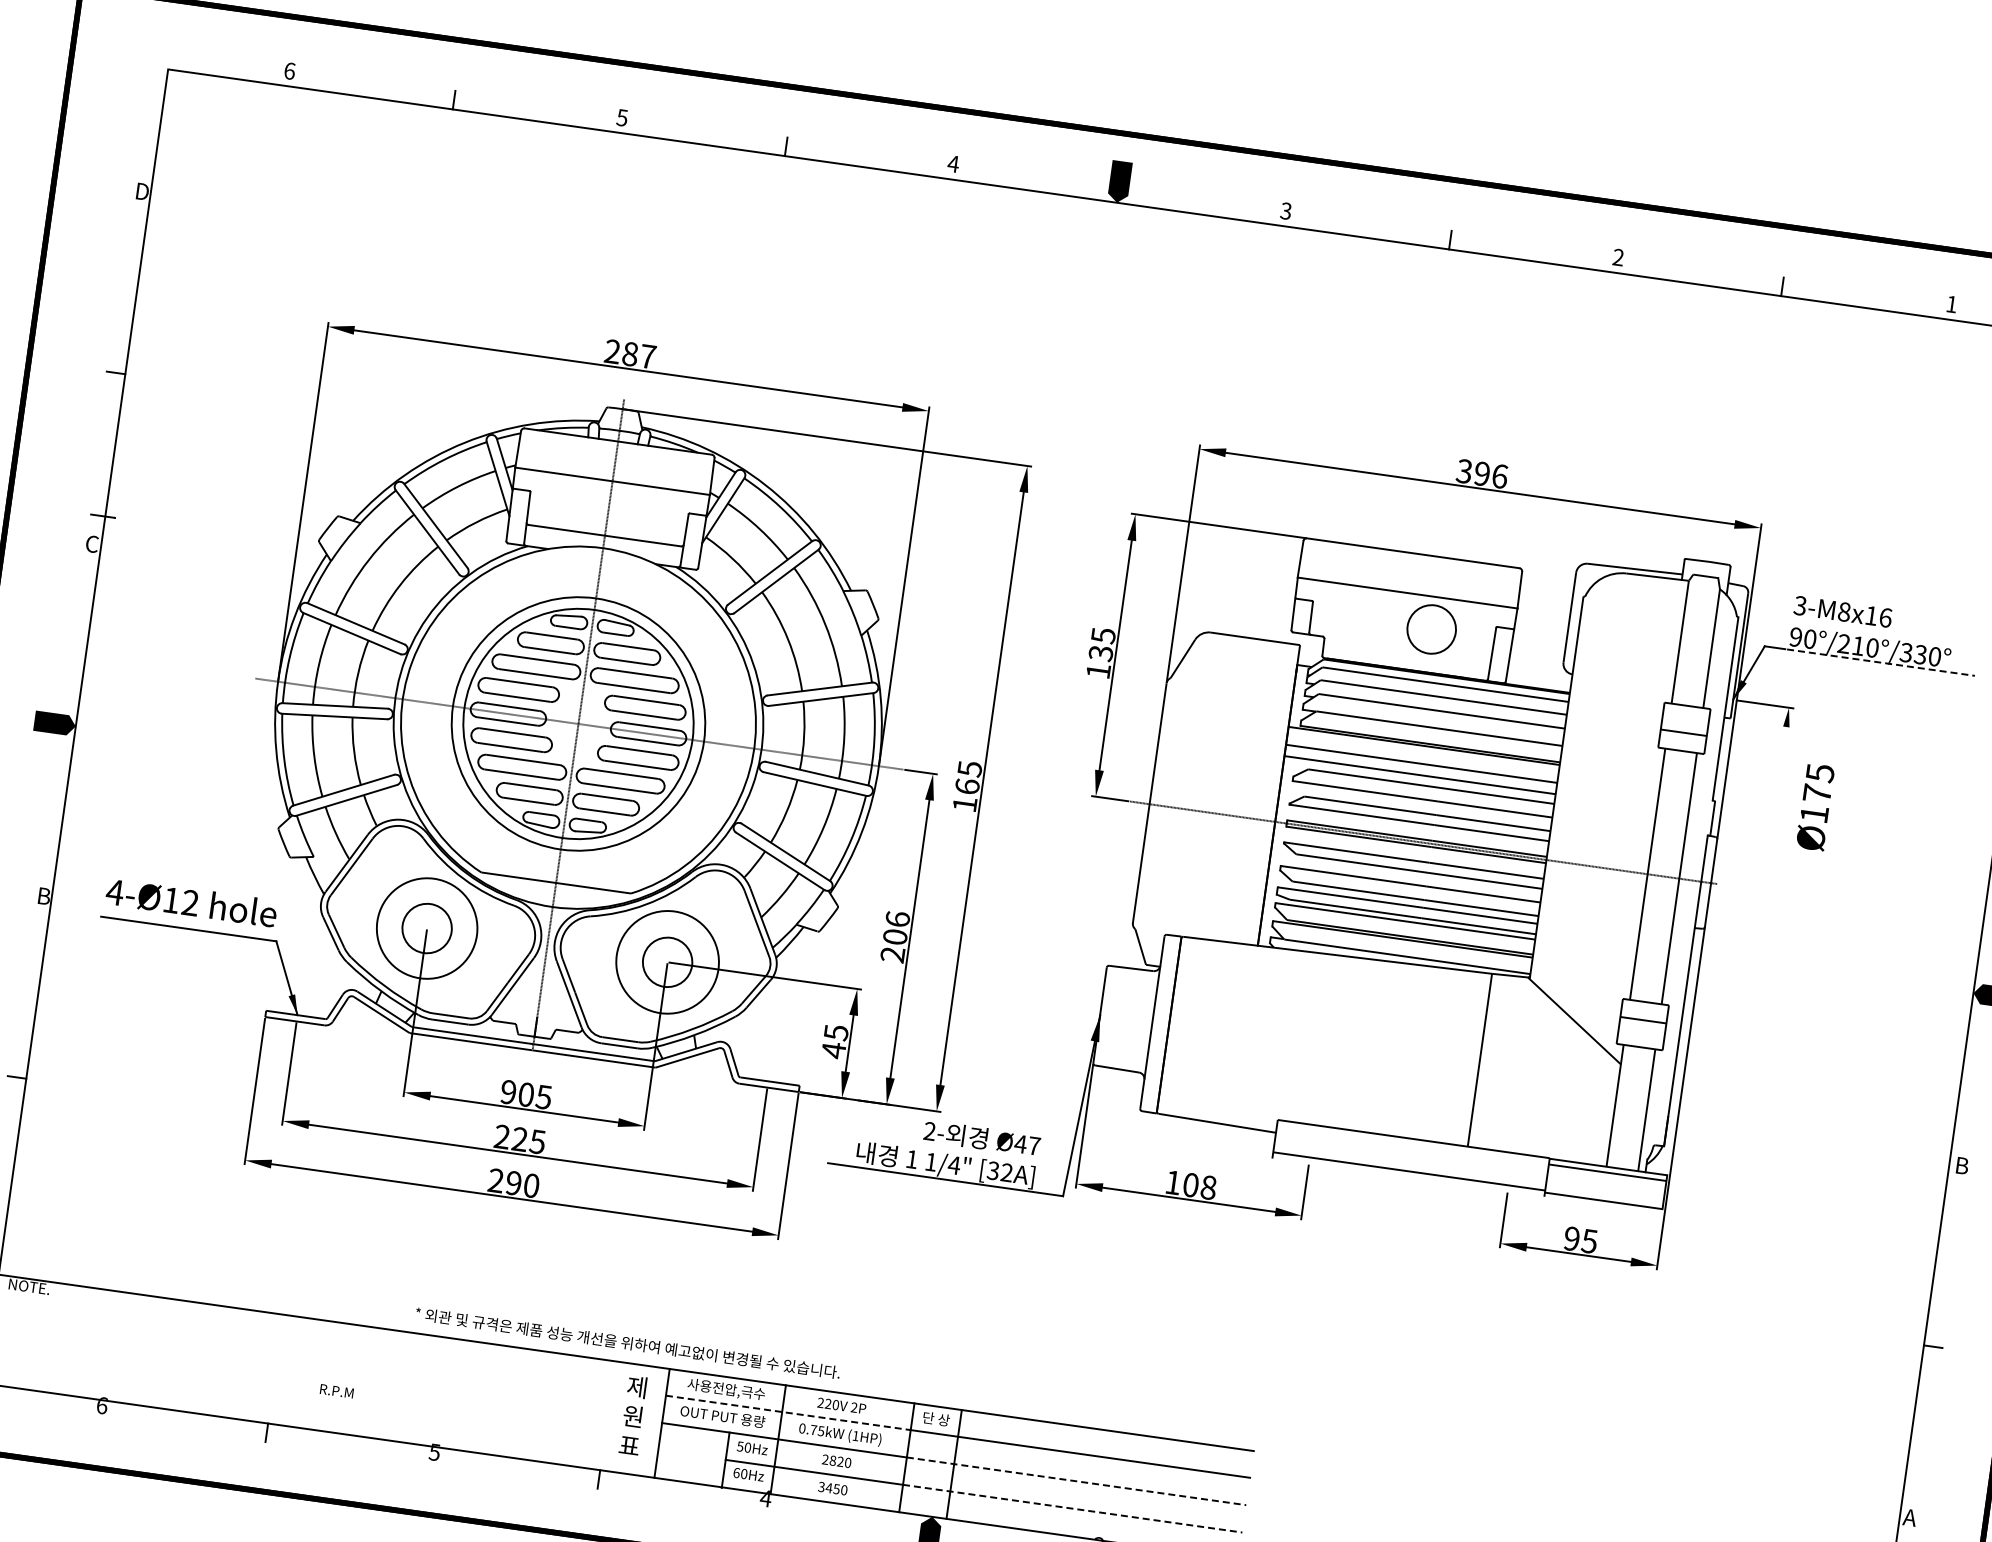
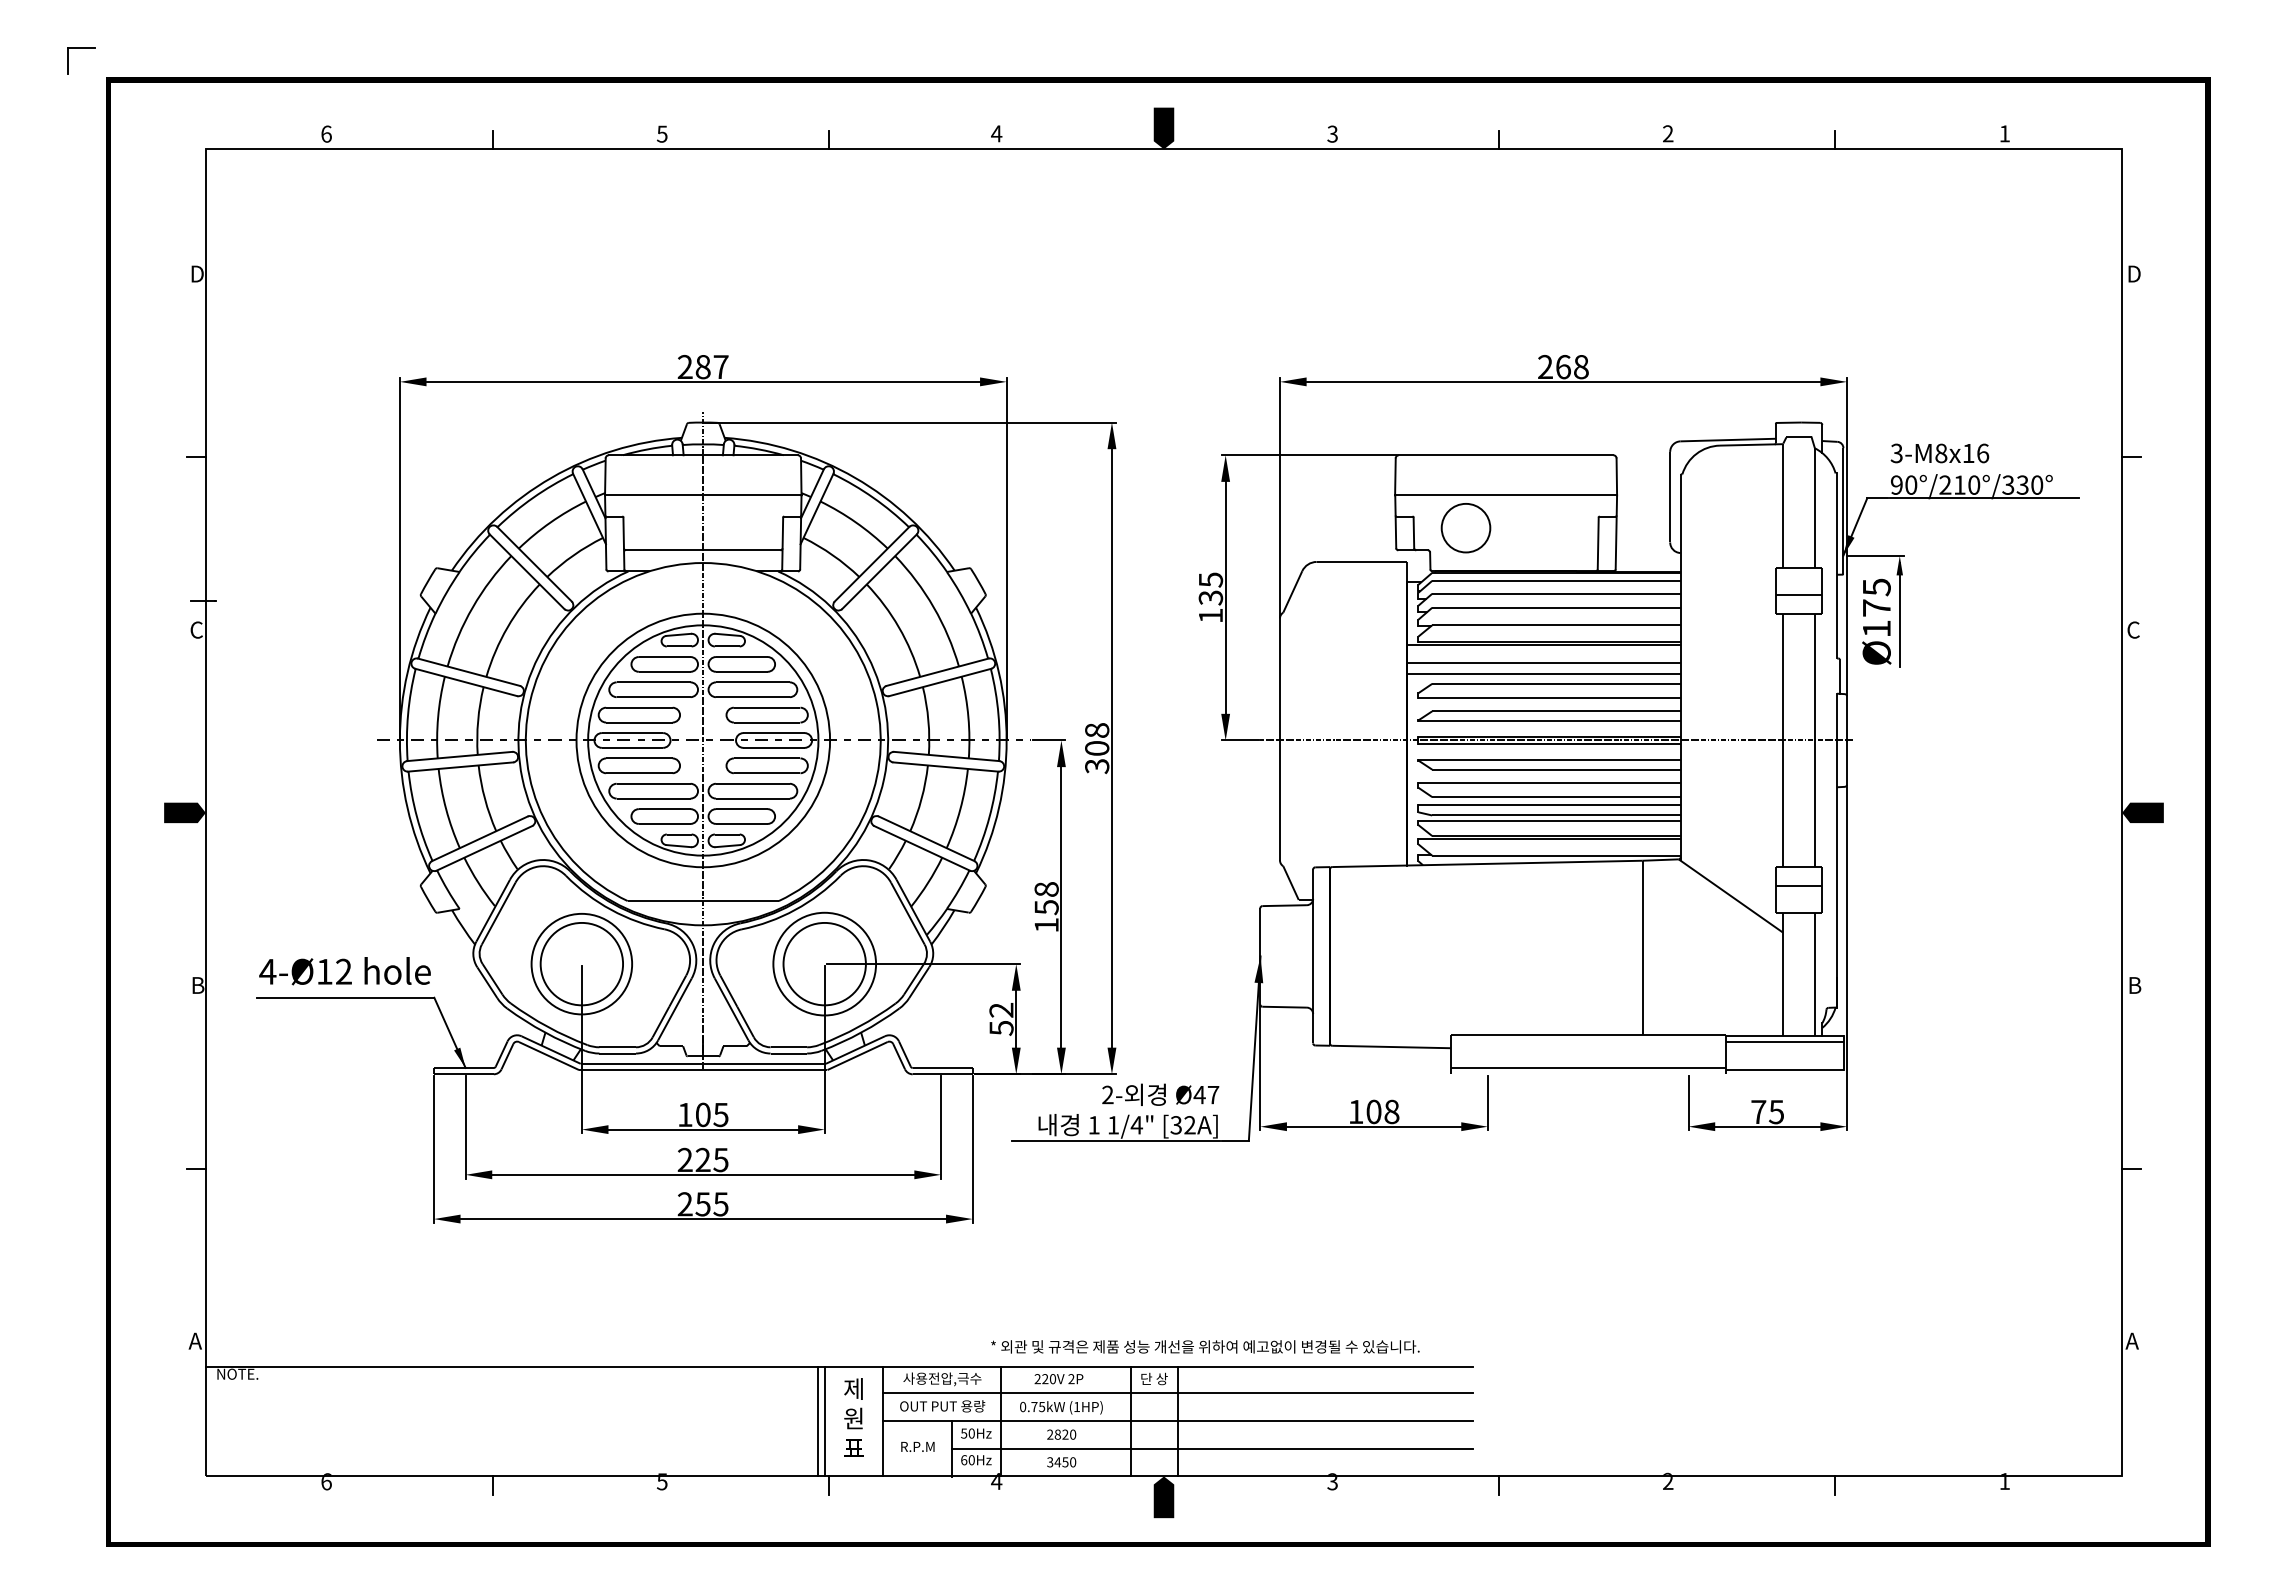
text: (1481, 474) -> (1562, 367), 396 -> 268
circle: (1431, 629) -> (1465, 528), moved
line: (1880, 662) -> (1984, 498), dashed -> solid
line: (1780, 765) -> (1899, 614), added
text: (967, 786) -> (1097, 748), 165 -> 308
text: (1815, 806) -> (1876, 621), moved
circle: (426, 927) -> (581, 963), size x1.67
text: (895, 937) -> (1046, 907), 206 -> 158
circle: (667, 961) -> (824, 963), size x1.67
text: (834, 1041) -> (1001, 1019), 45 -> 52
text: (507, 1091) -> (684, 1114), 905 -> 105
text: (522, 1184) -> (711, 1204), 290 -> 255
text: (1571, 1239) -> (1758, 1112), 95 -> 75
text: (628, 1342) -> (1205, 1346), moved
text: (336, 1390) -> (917, 1446), moved
line: (787, 1412) -> (1006, 1393), dashed -> solid
line: (597, 1414) -> (818, 1421), added
line: (603, 1415) -> (824, 1421), added
line: (1077, 1481) -> (1302, 1421), dashed -> solid
line: (1073, 1508) -> (1302, 1448), dashed -> solid

